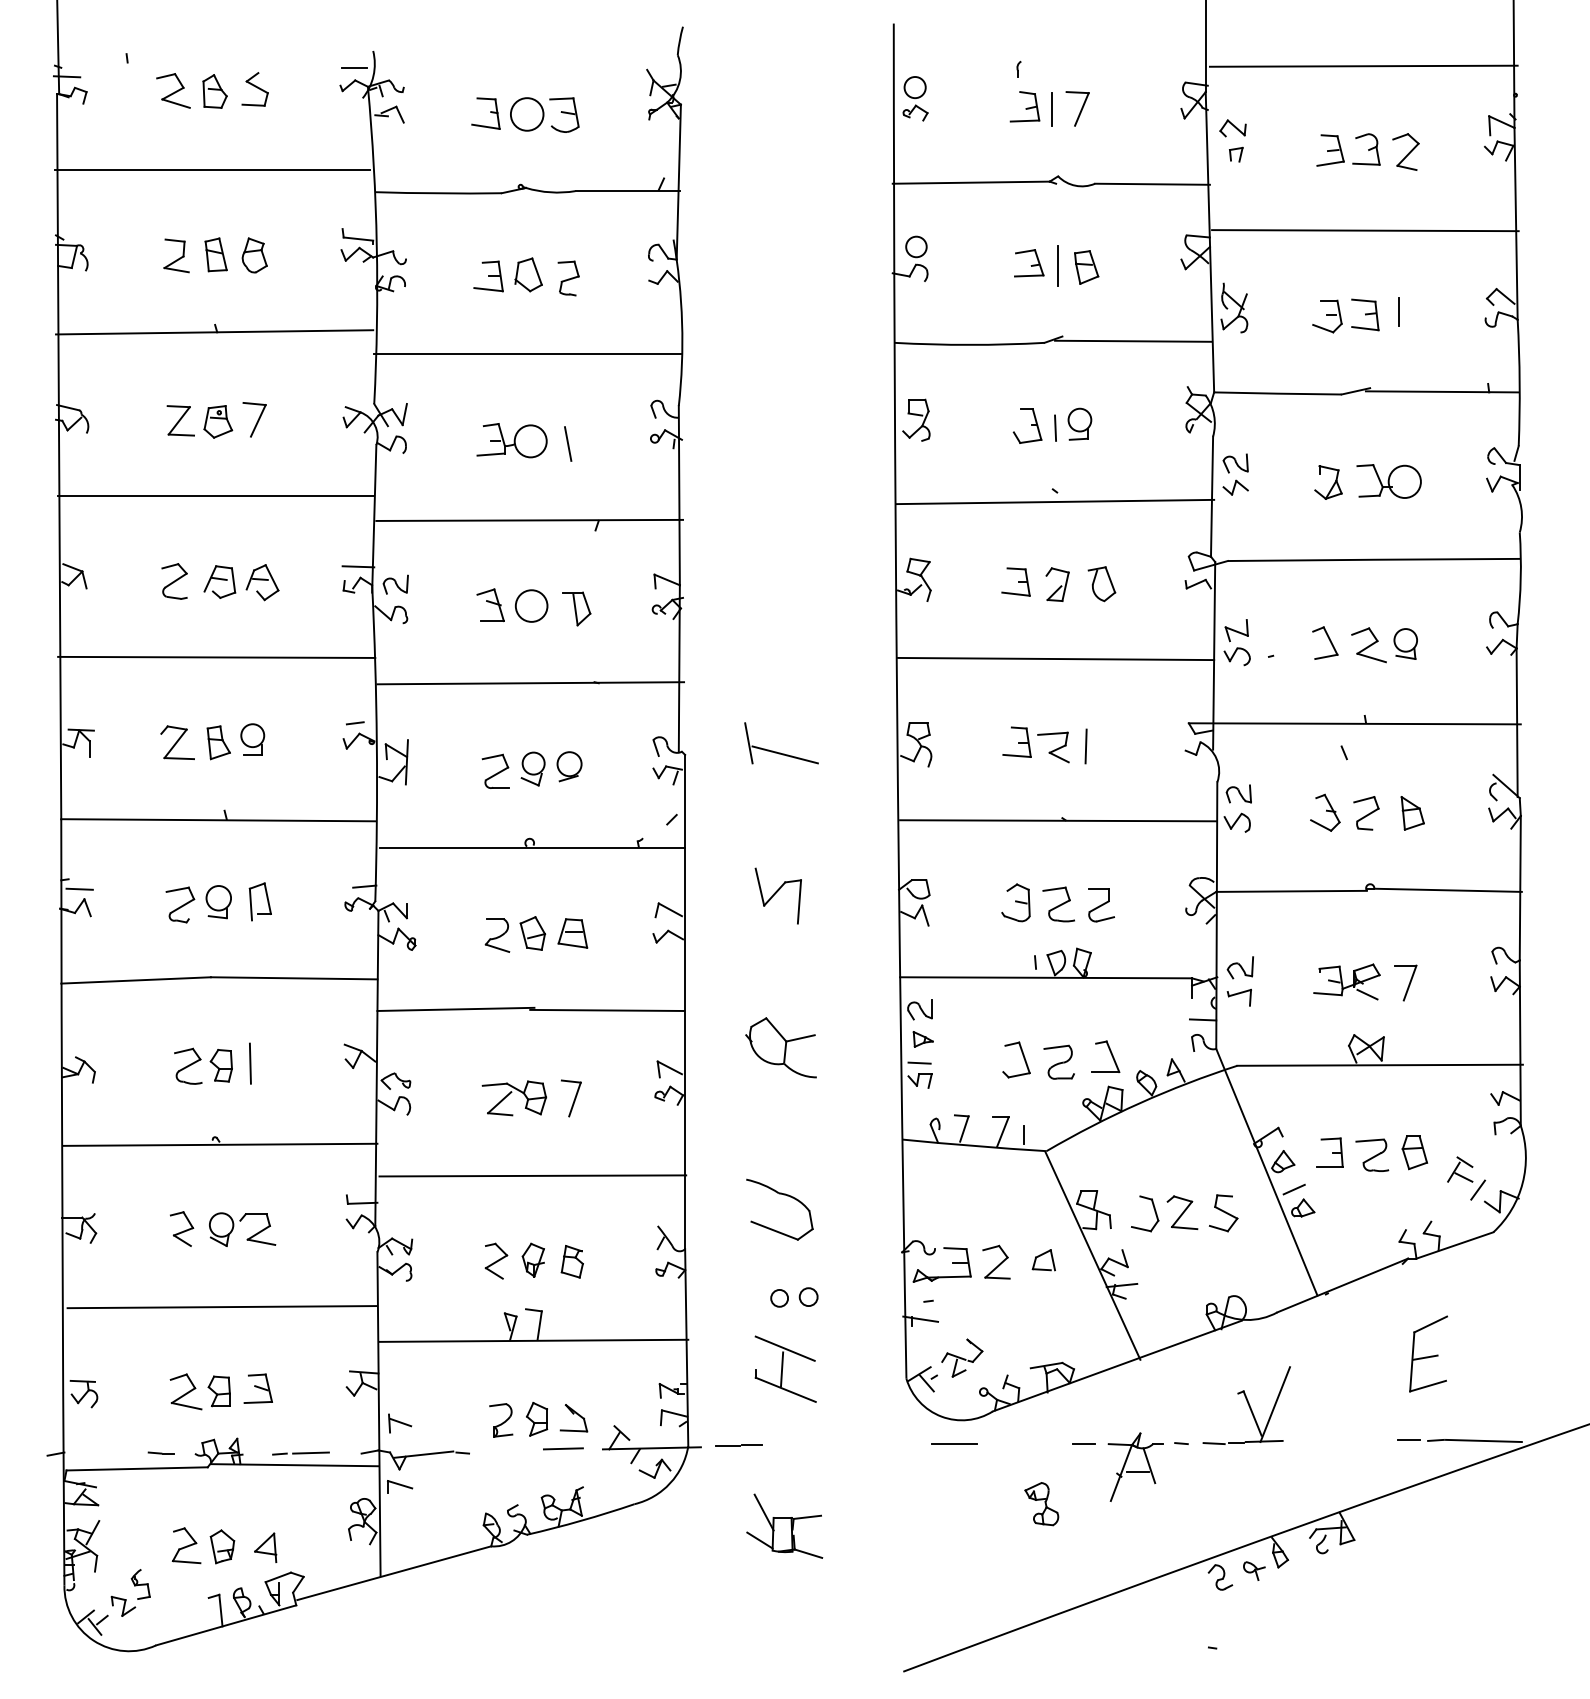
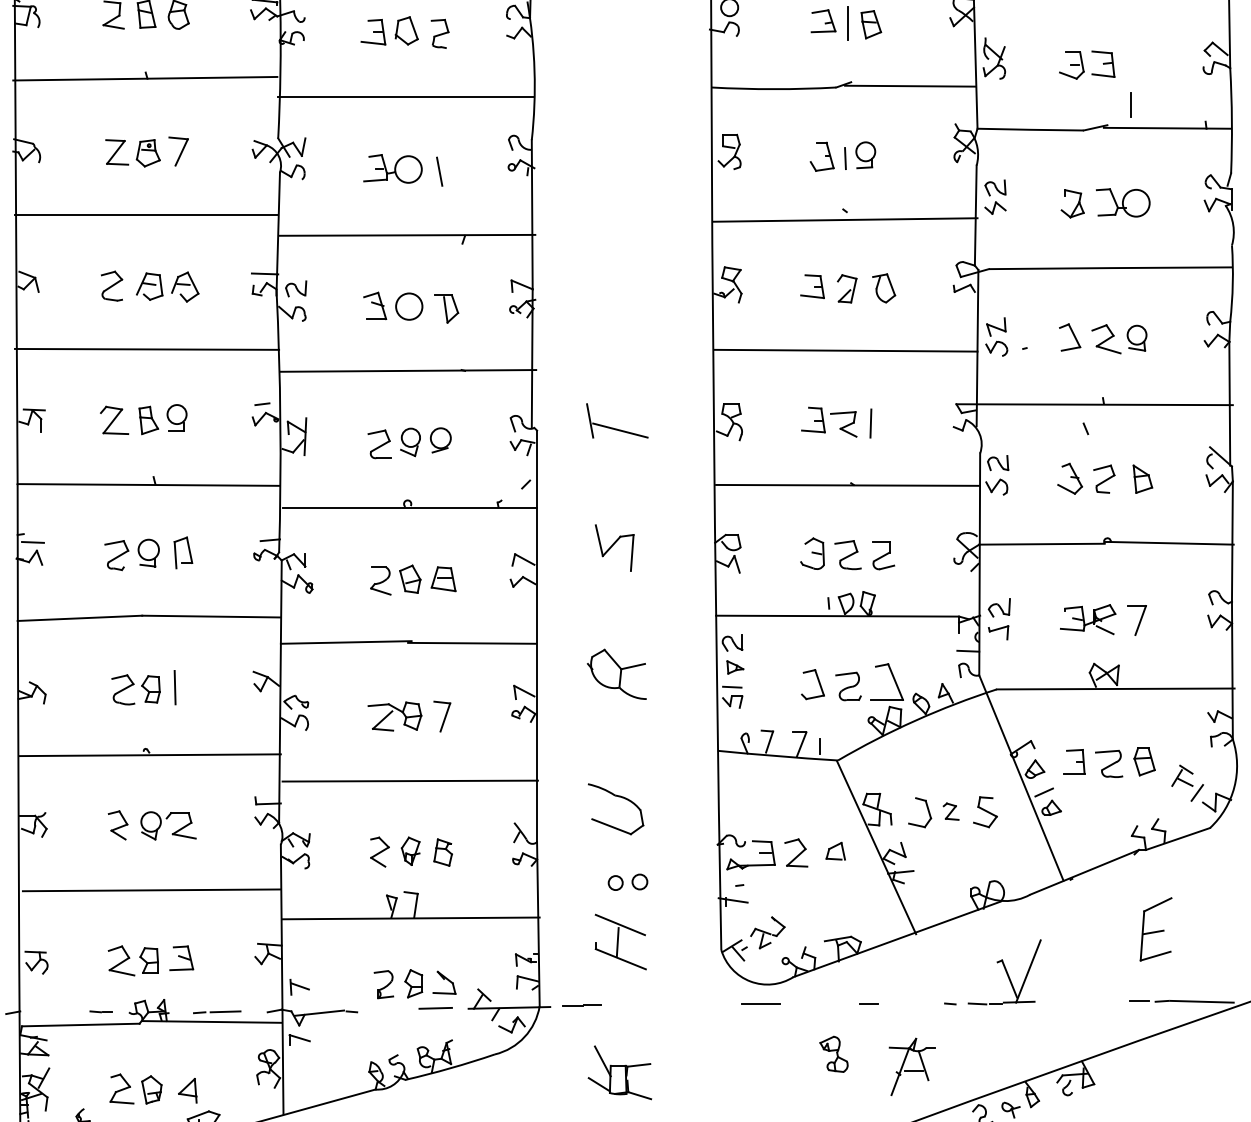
line: (1398, 311) -> (1131, 104), moved
part: (1105, 1056) -> (887, 681), size x1.4
part: (1182, 1212) -> (951, 811), size x0.6
part: (1135, 1466) -> (912, 1066), moved

